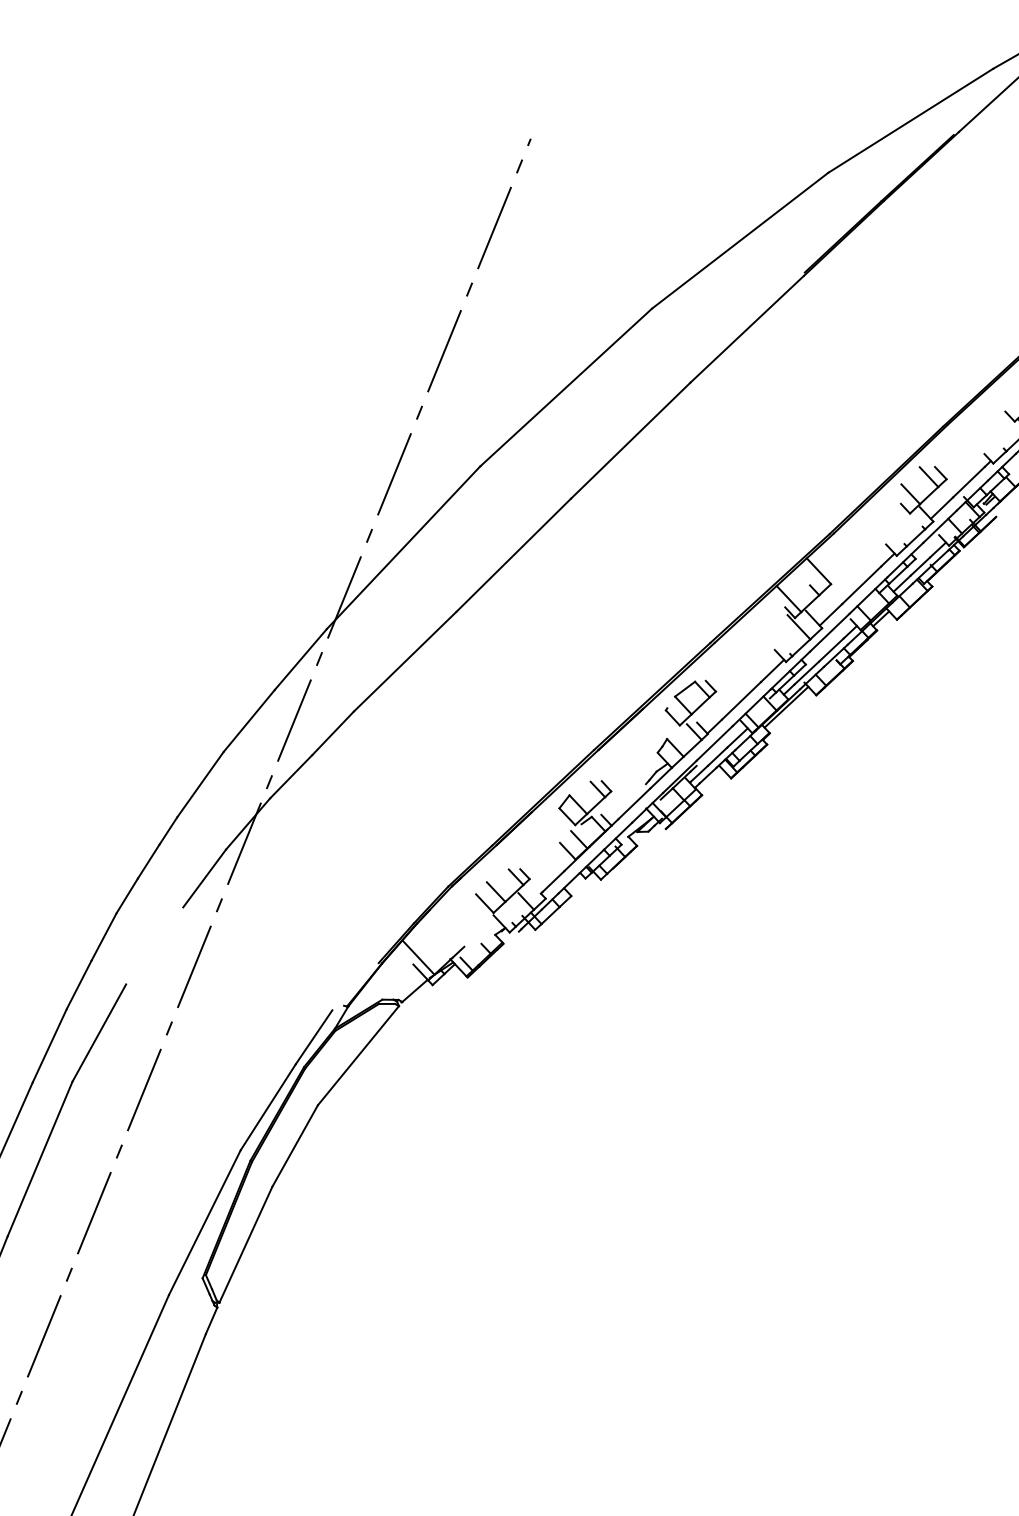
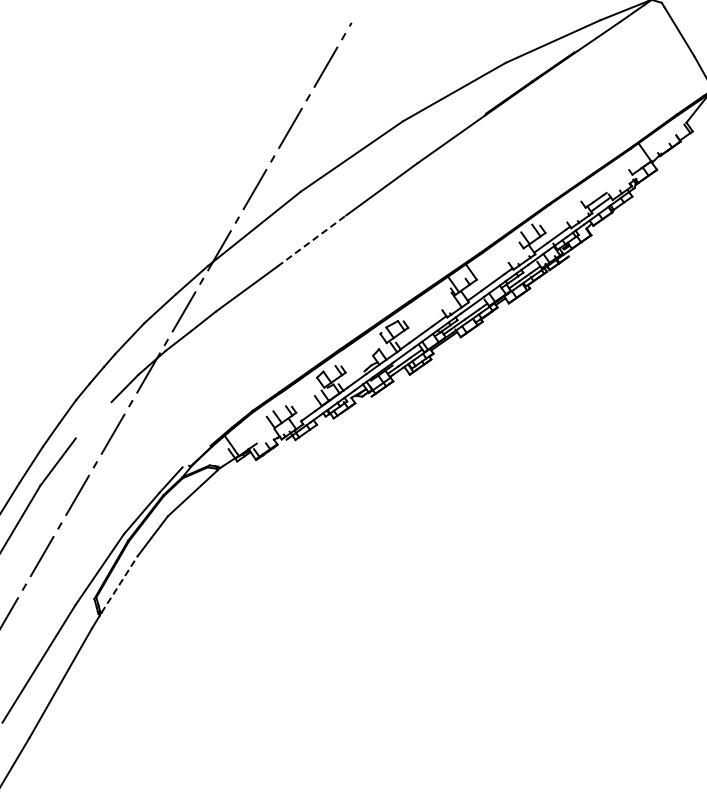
line: (513, 556) -> (311, 241), solid -> dashed
line: (245, 1244) -> (119, 584), solid -> dashed

